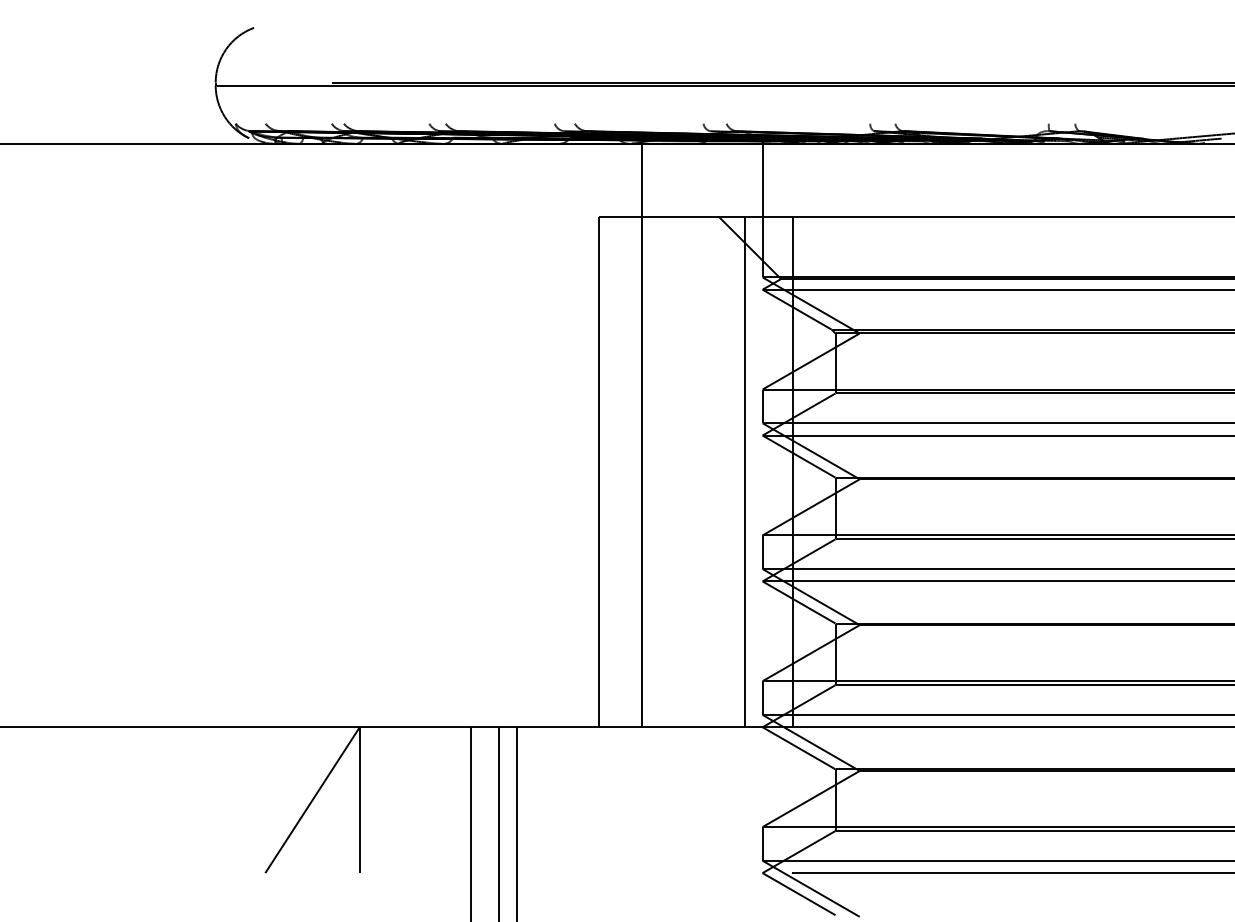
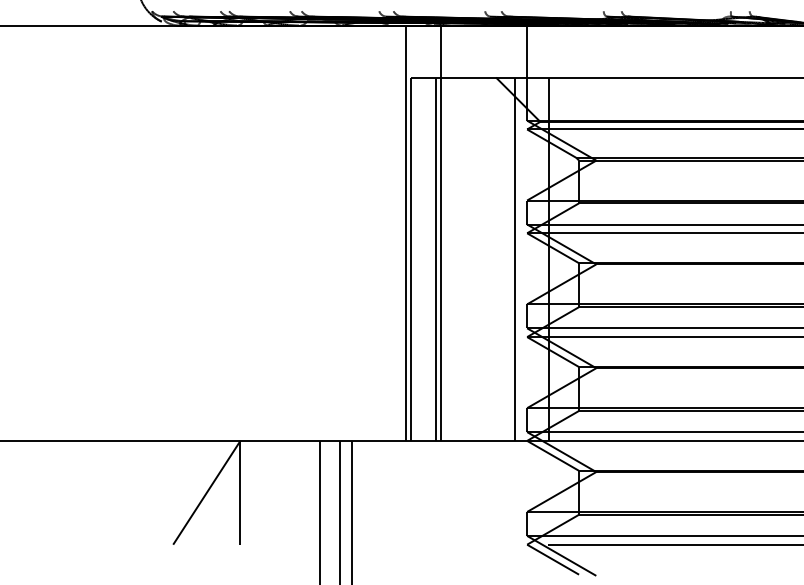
line: (593, 435) -> (406, 233), added
line: (635, 471) -> (436, 258), added

